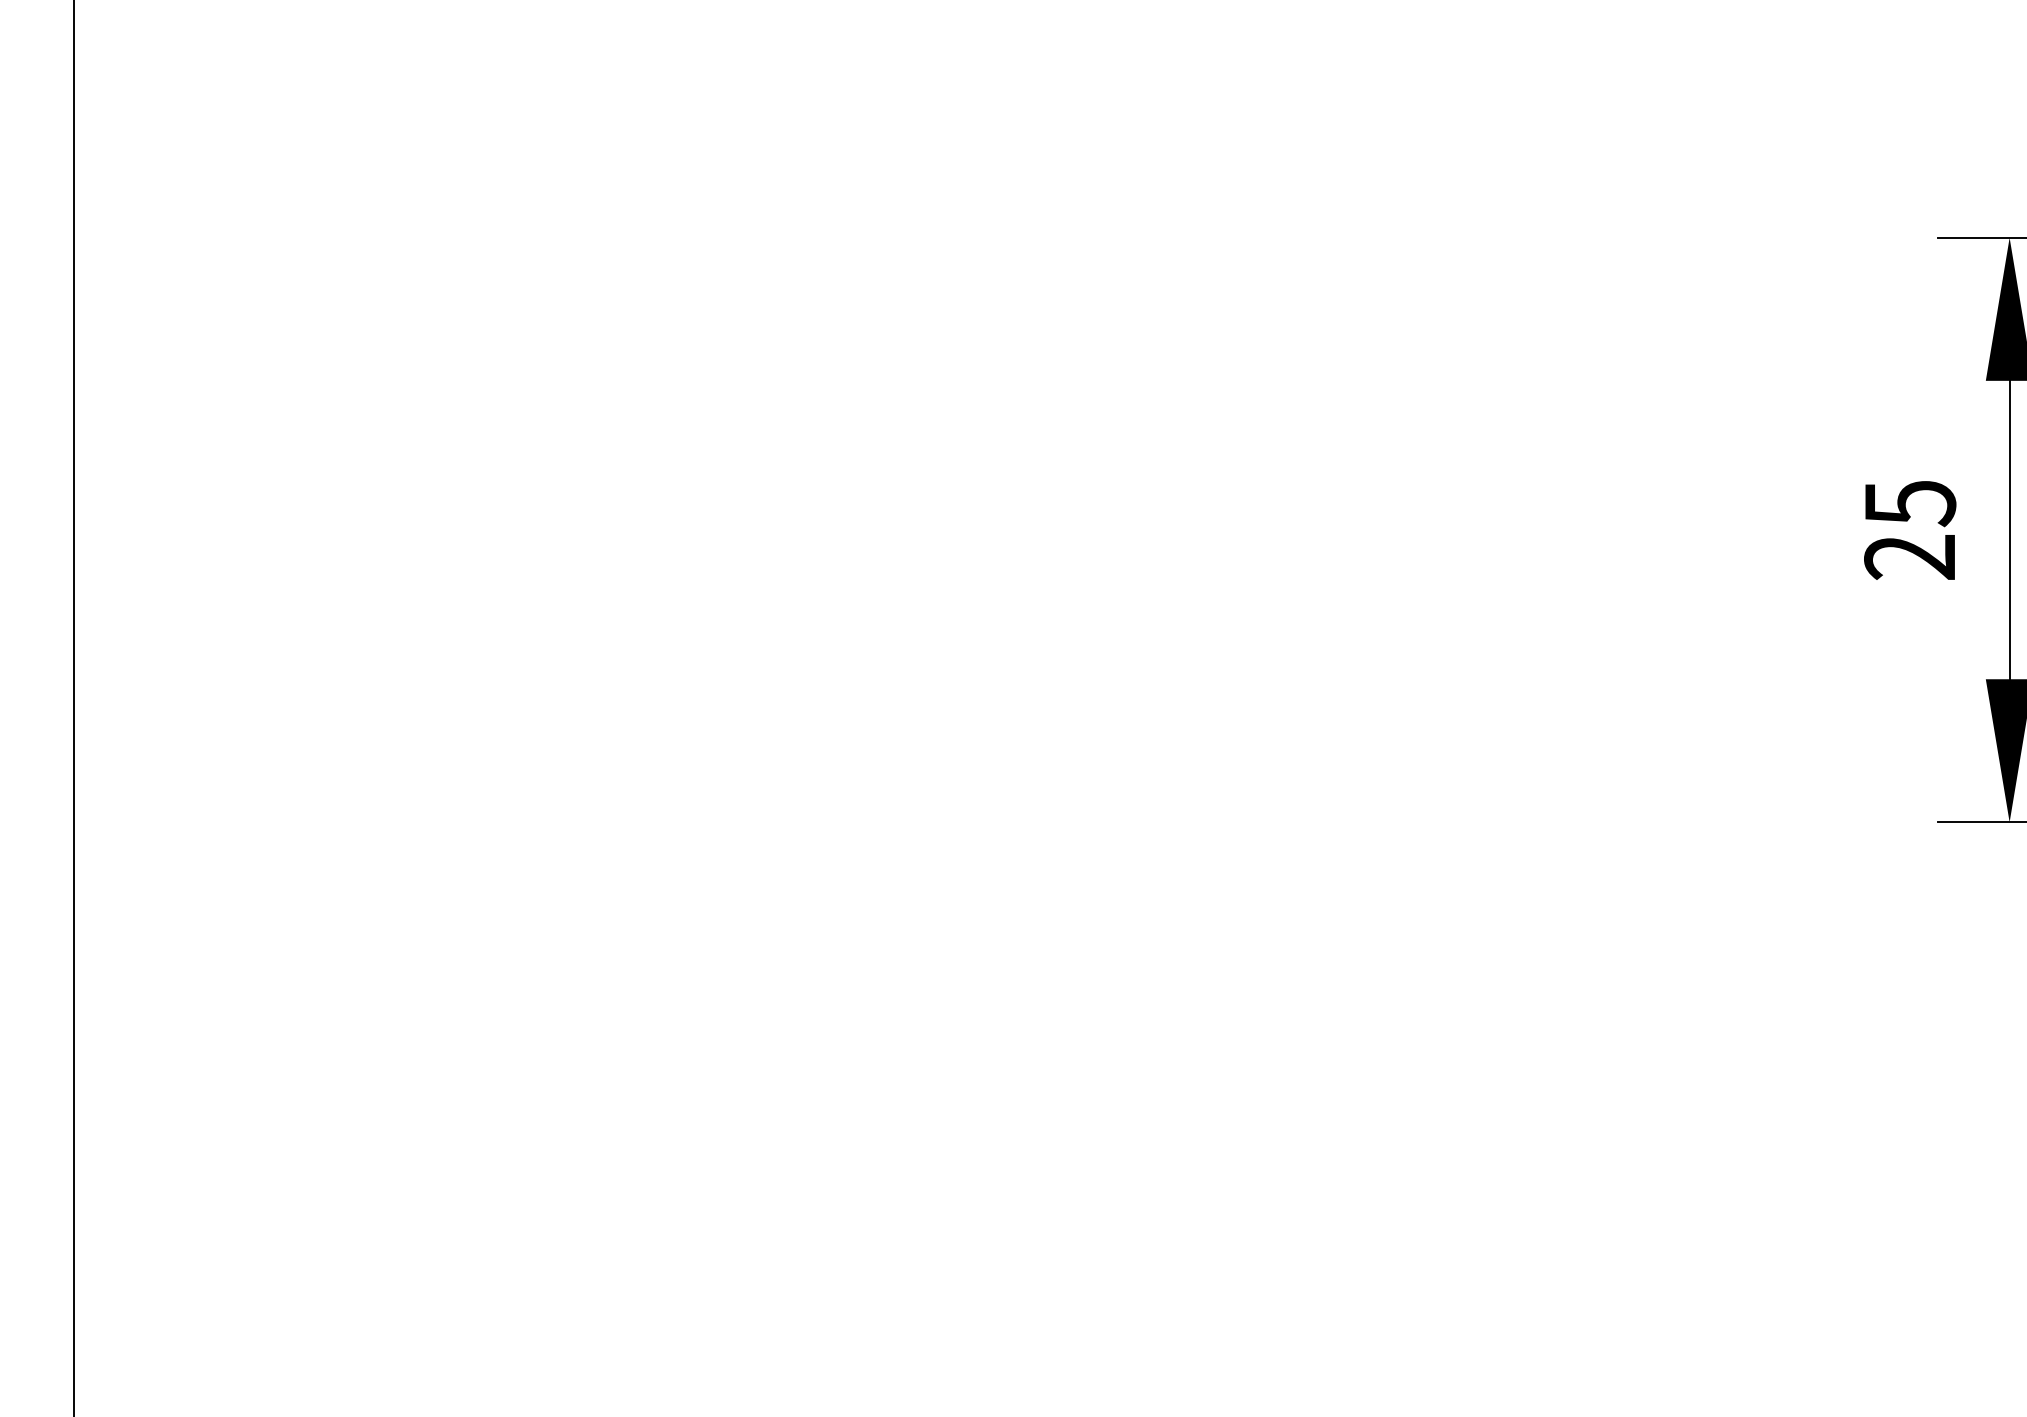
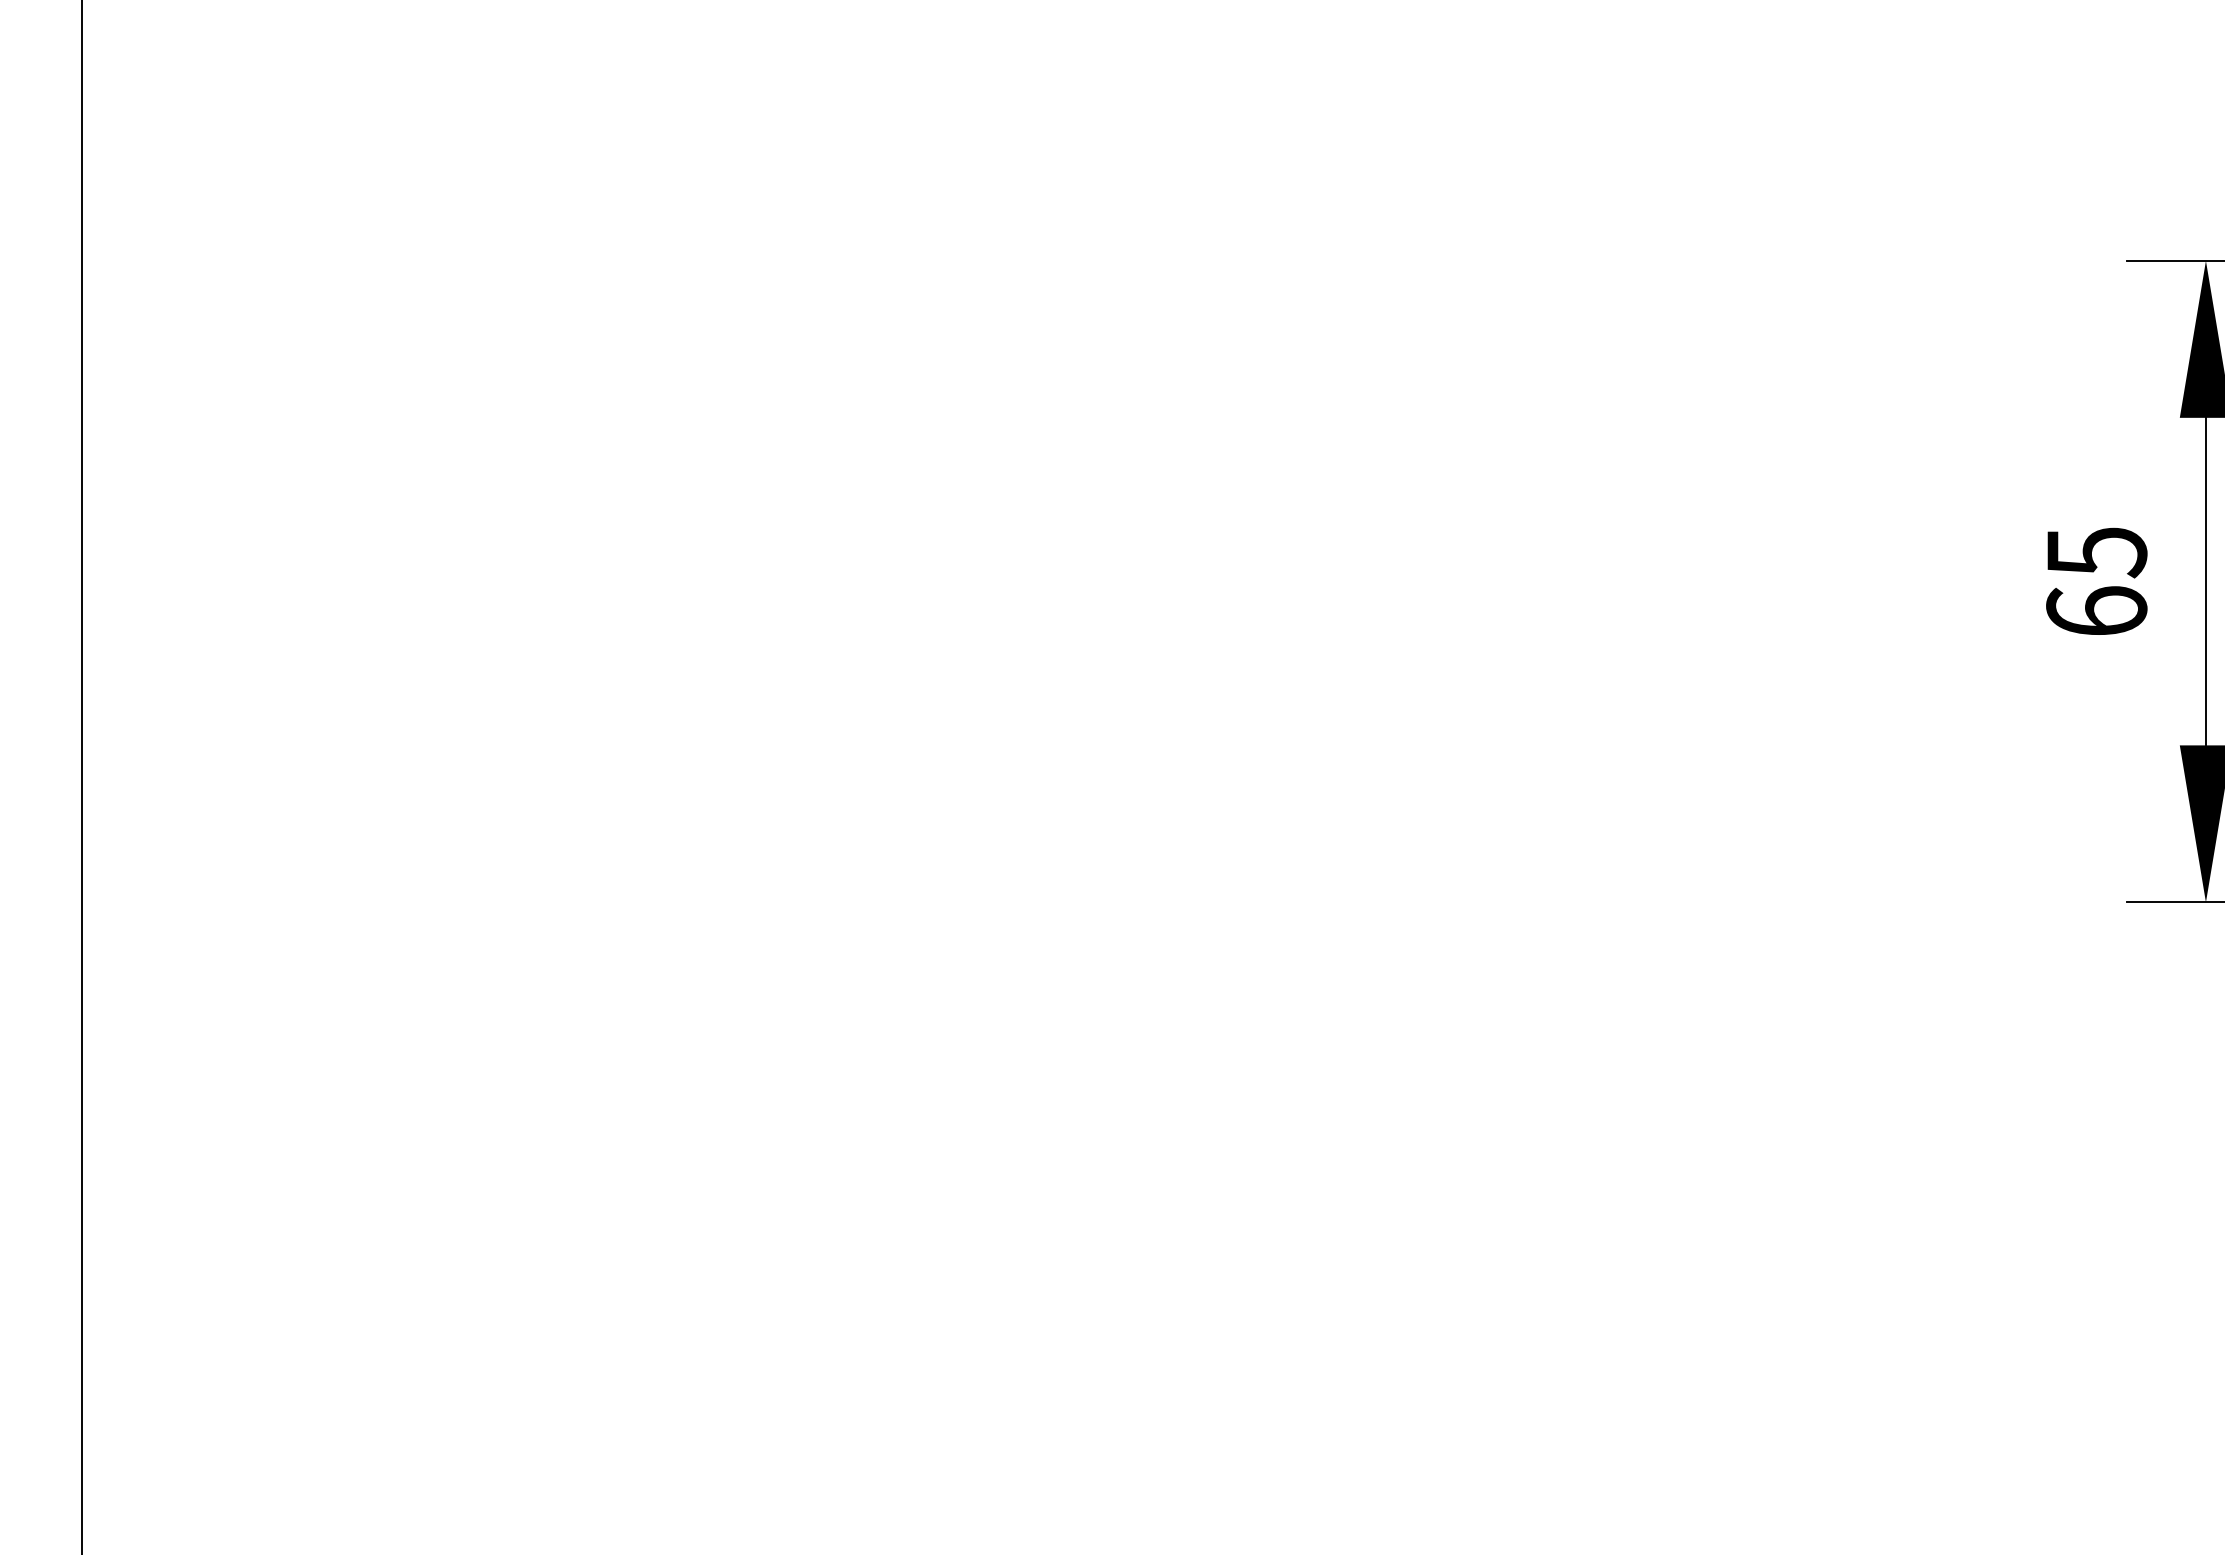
text: (1909, 557) -> (2096, 611), 25 -> 65

